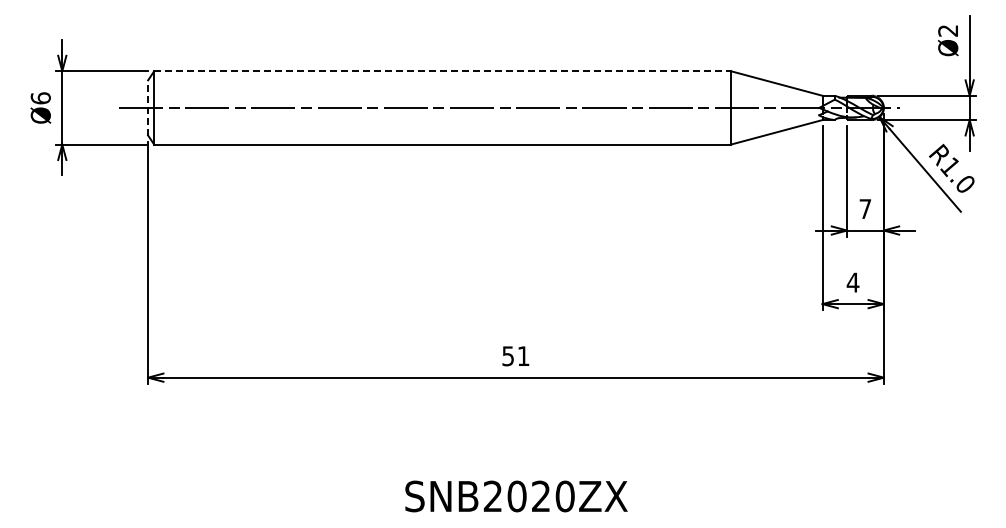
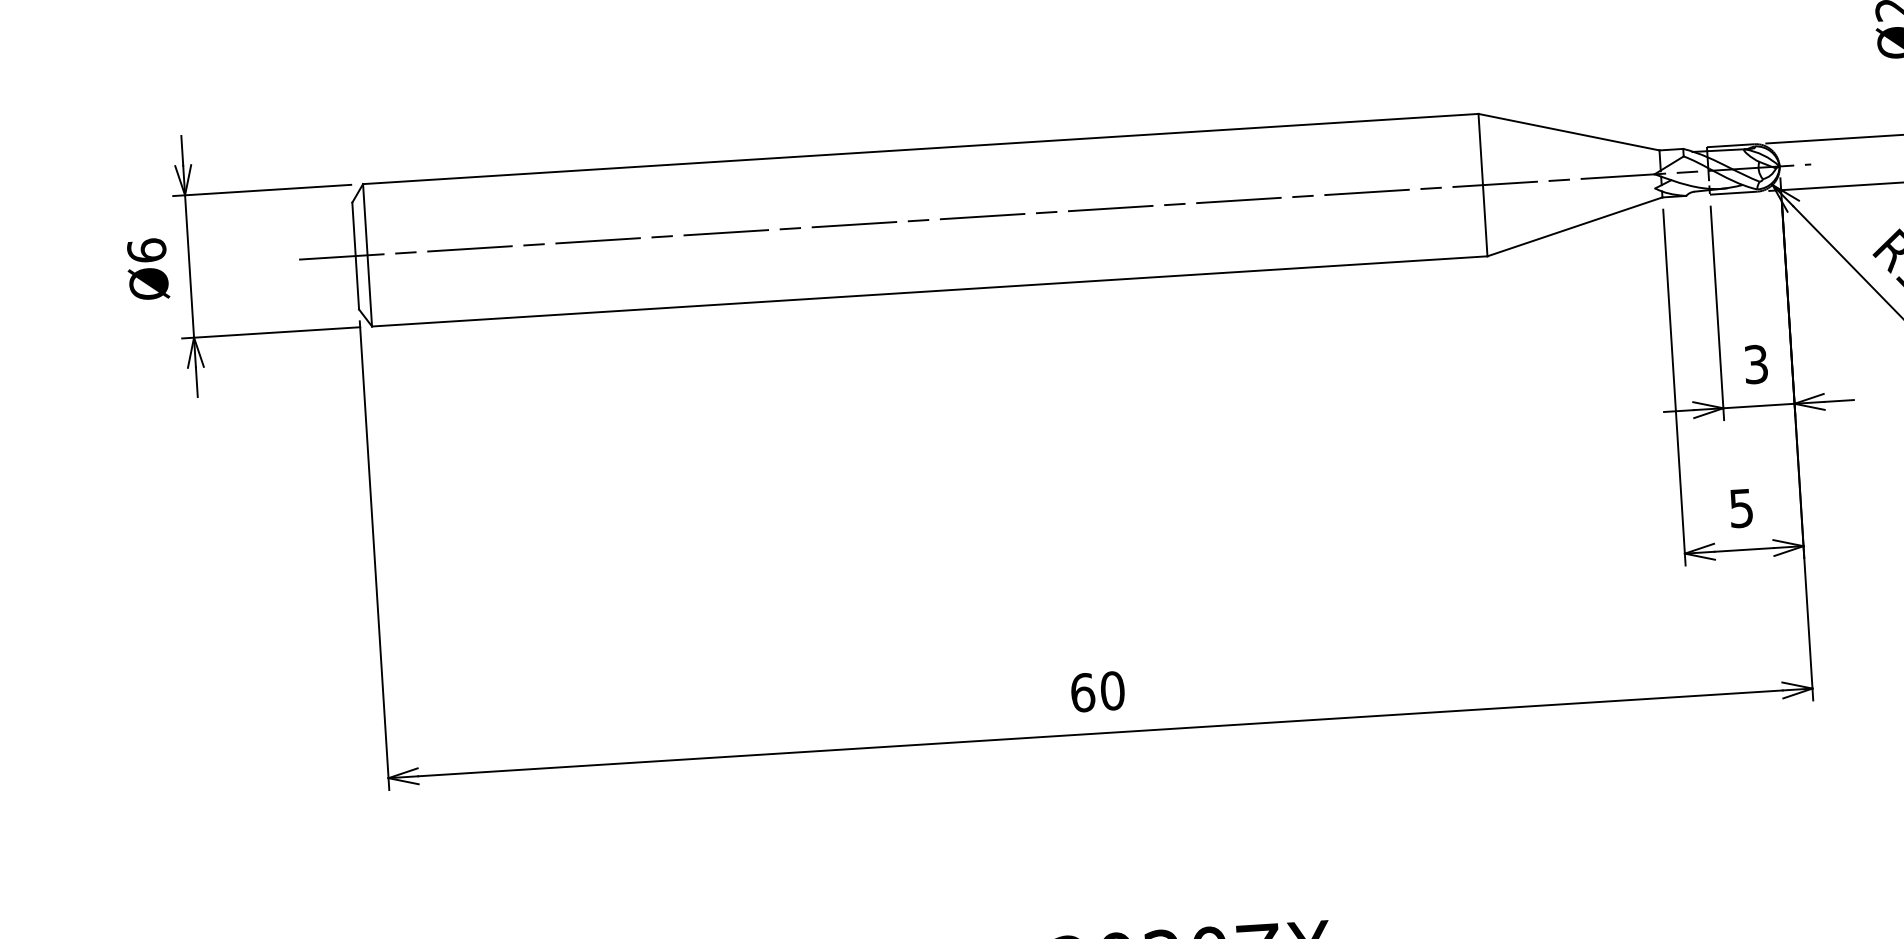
line: (442, 71) -> (920, 149), dashed -> solid
line: (148, 107) -> (356, 255), dashed -> solid
text: (865, 209) -> (1756, 365), 7 -> 3
text: (852, 282) -> (1740, 508), 4 -> 5
text: (515, 356) -> (1096, 692), 51 -> 60

